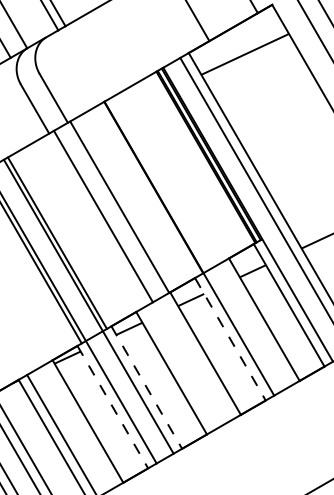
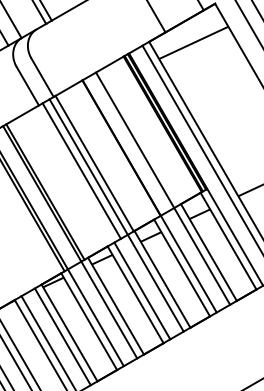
line: (206, 238) -> (163, 188), added
line: (147, 272) -> (116, 215), added
line: (230, 339) -> (182, 268), dashed -> solid
line: (180, 367) -> (142, 290), added
line: (147, 387) -> (116, 306), dashed -> solid
line: (113, 406) -> (89, 321), dashed -> solid
line: (79, 425) -> (62, 336), added

